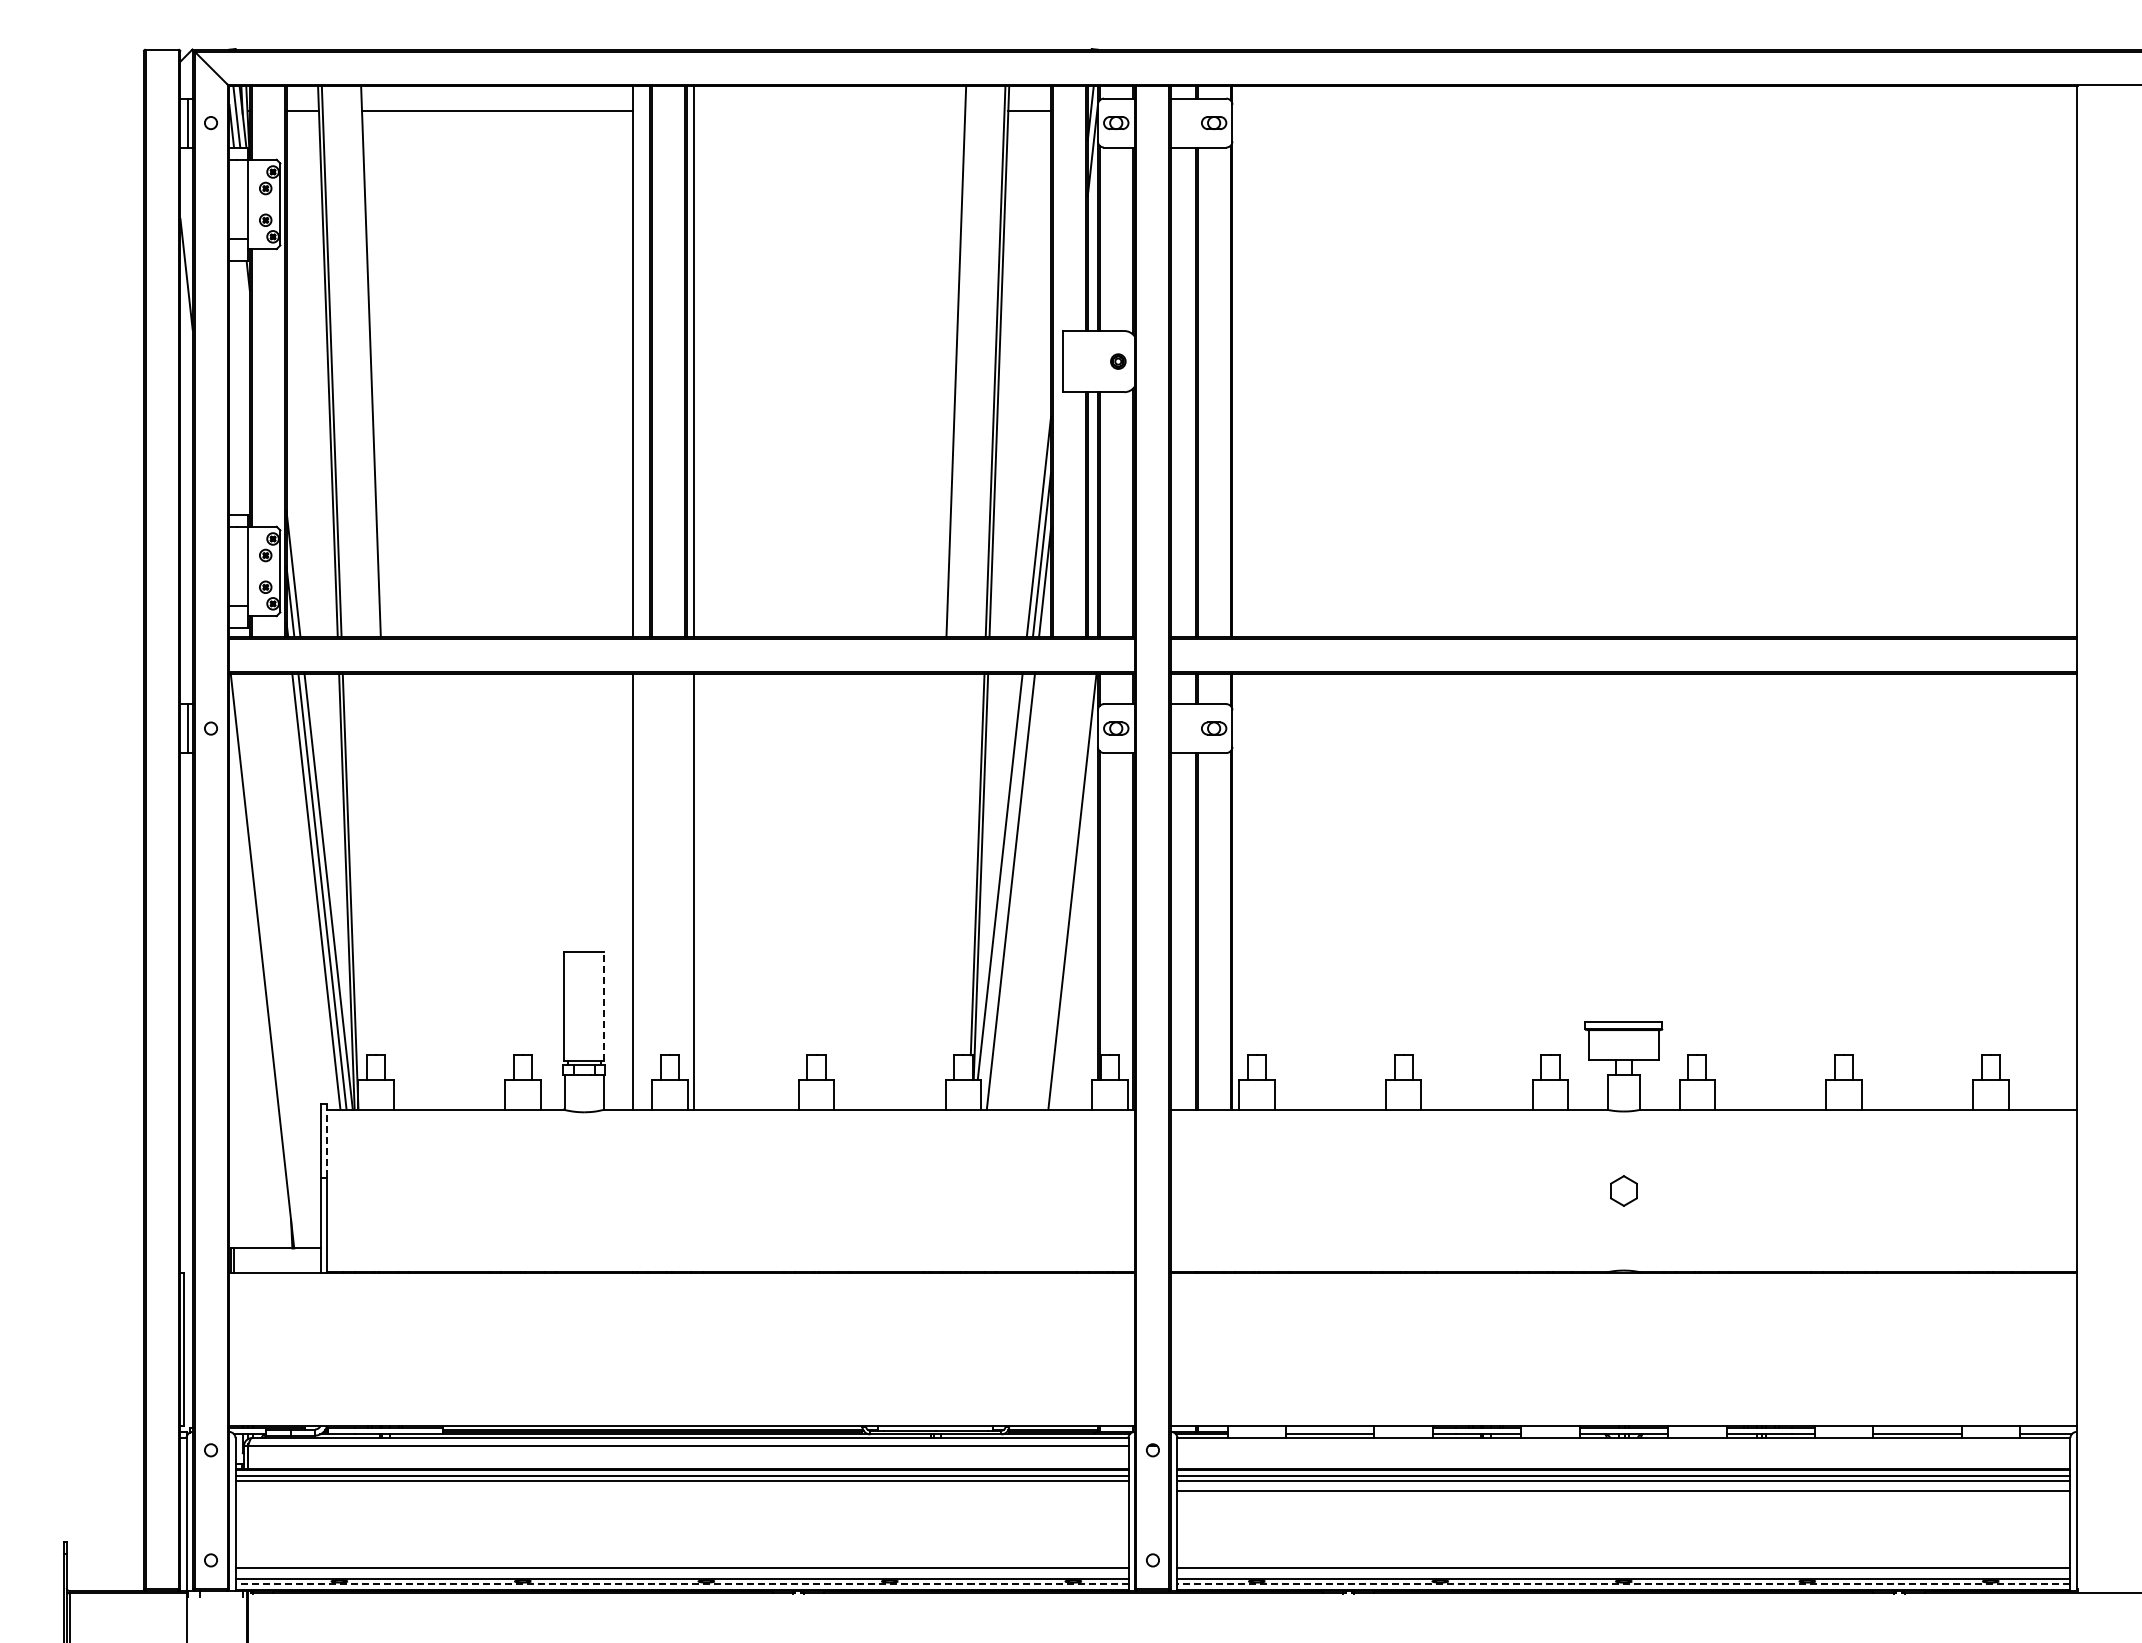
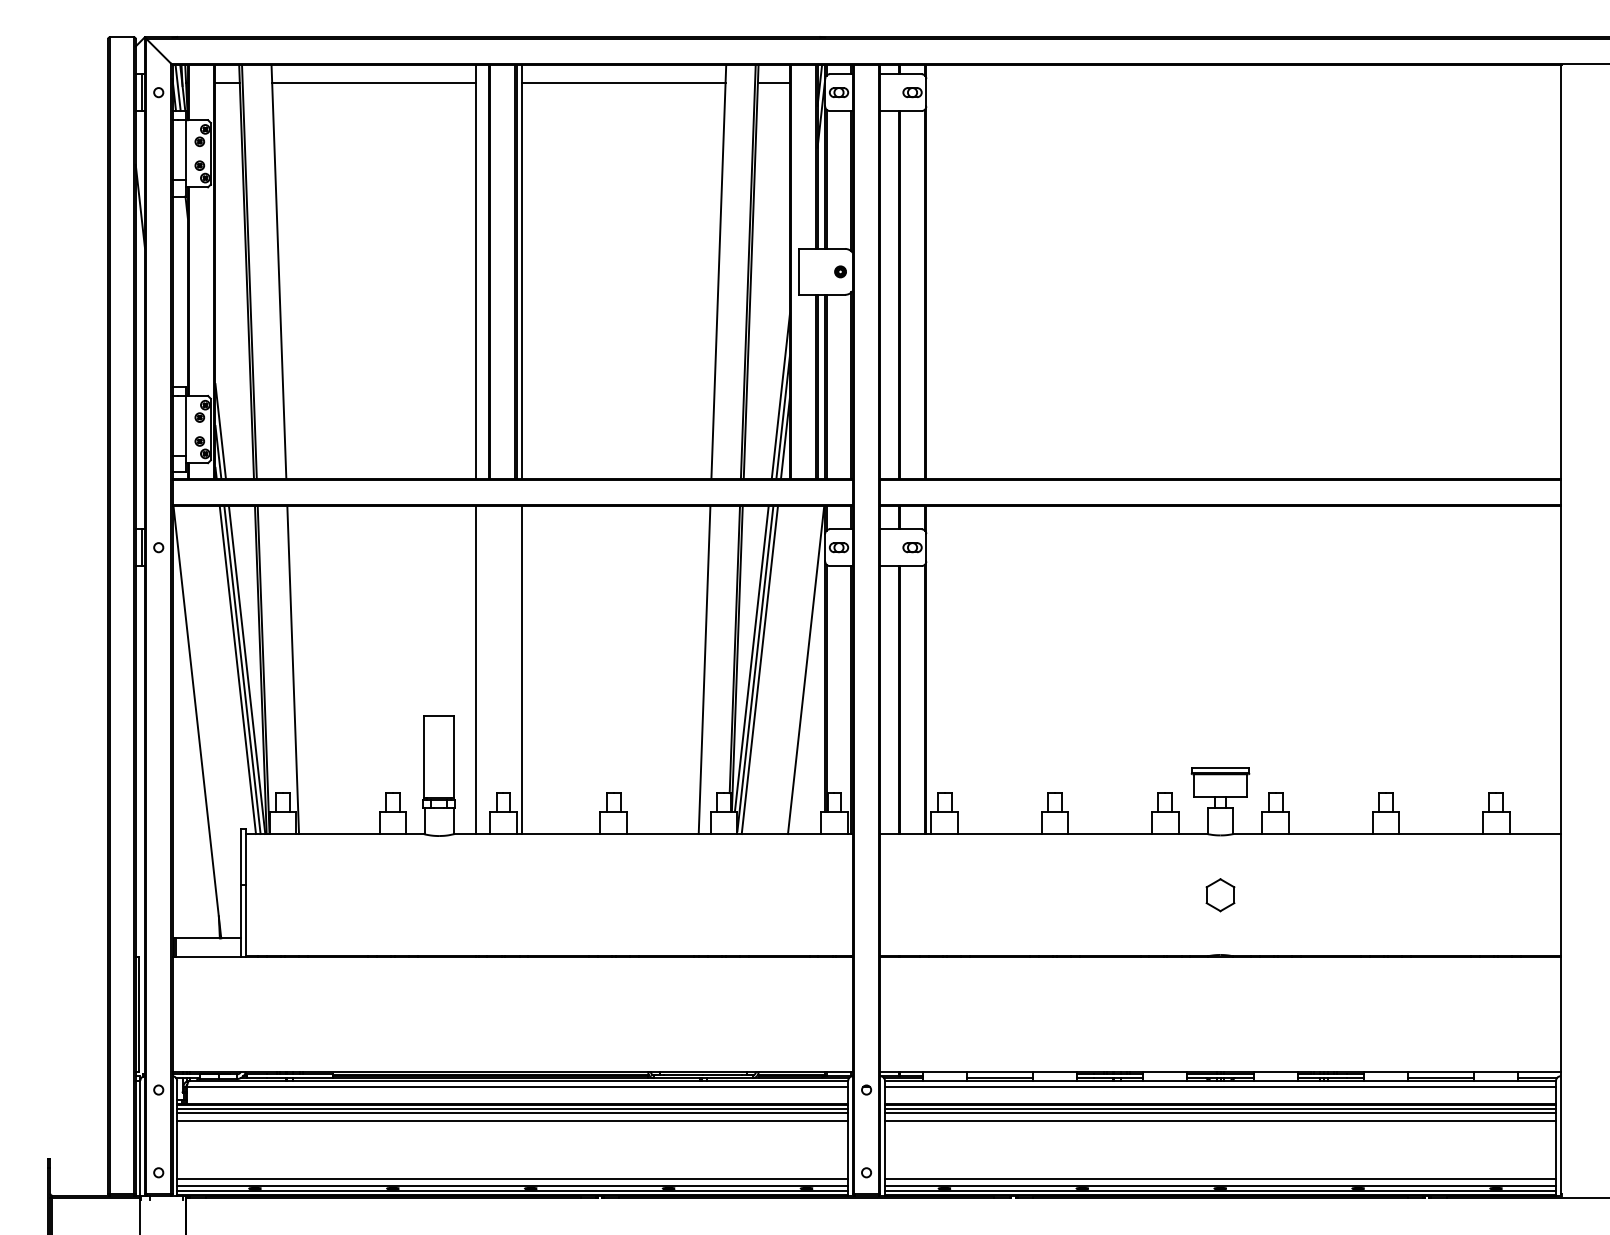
line: (829, 110) -> (623, 83), added
line: (1004, 889) -> (755, 668), added
line: (389, 891) -> (292, 670), added
line: (937, 891) -> (704, 670), added
line: (604, 1006) -> (454, 756), dashed -> solid
line: (327, 1141) -> (246, 857), dashed -> solid
part: (1623, 1190) -> (1220, 894), size x1.43
line: (1623, 1445) -> (1220, 1086), added
line: (681, 1491) -> (512, 1121), added
line: (681, 1584) -> (512, 1190), dashed -> solid
line: (1623, 1584) -> (1220, 1190), dashed -> solid

